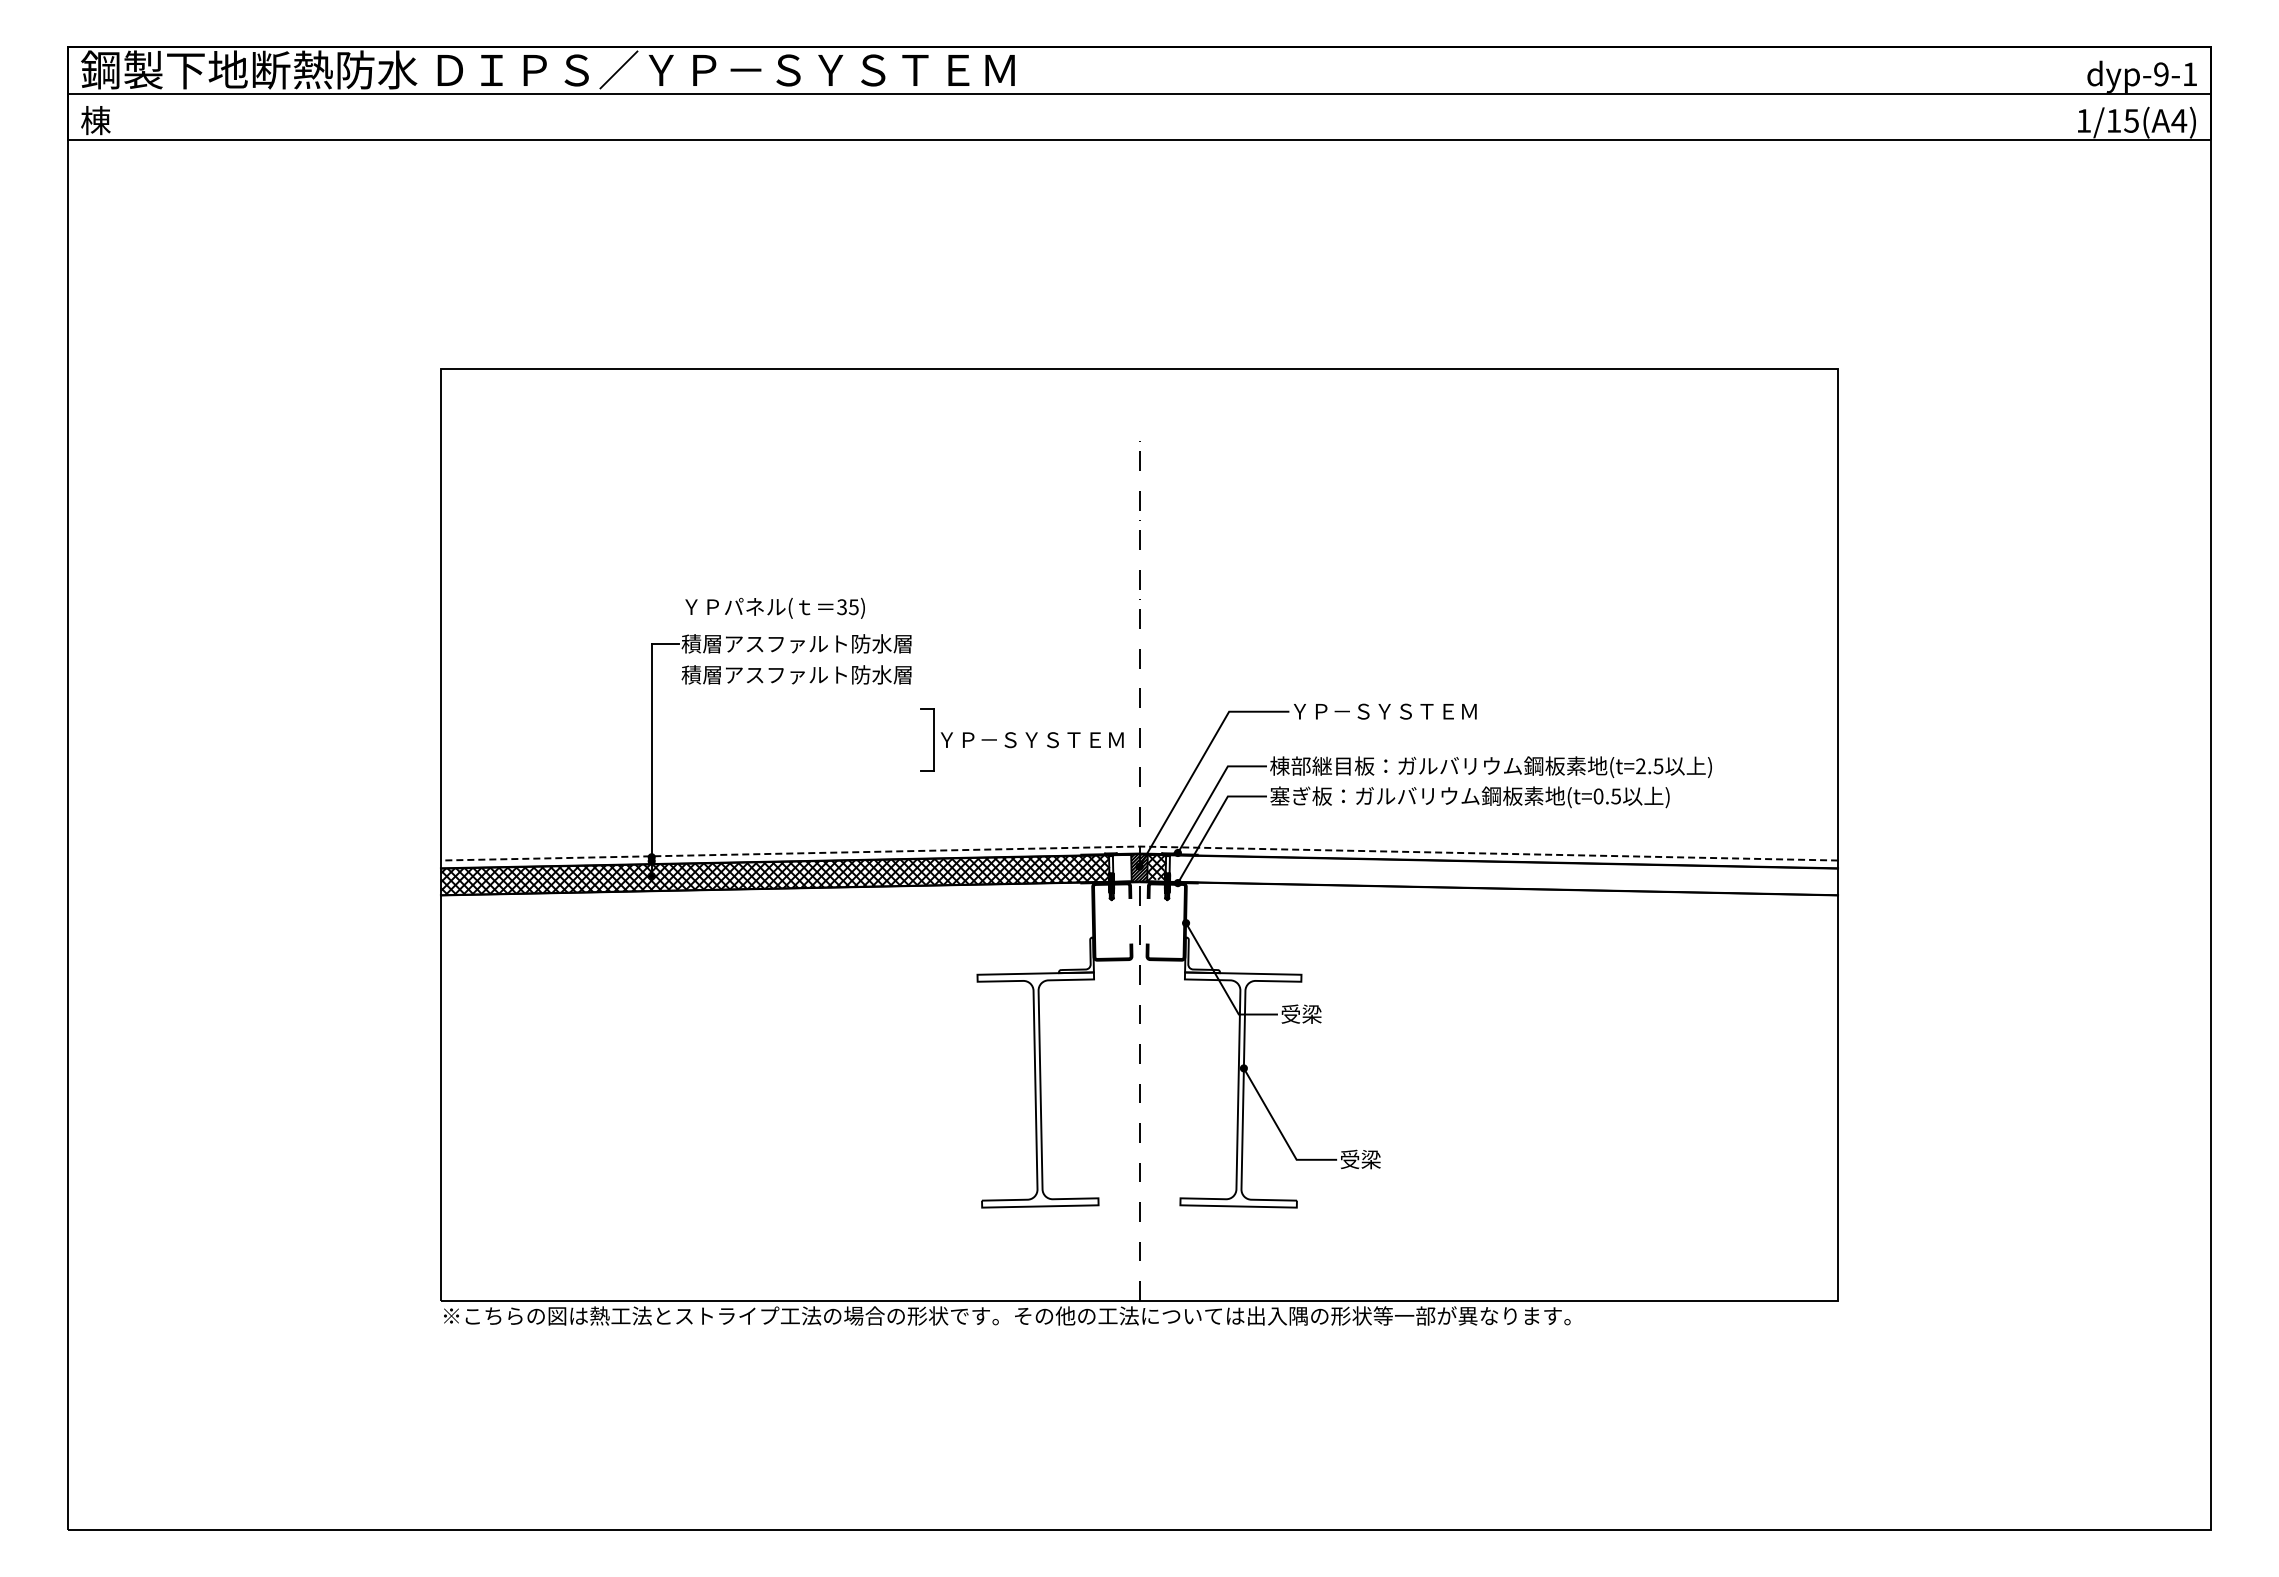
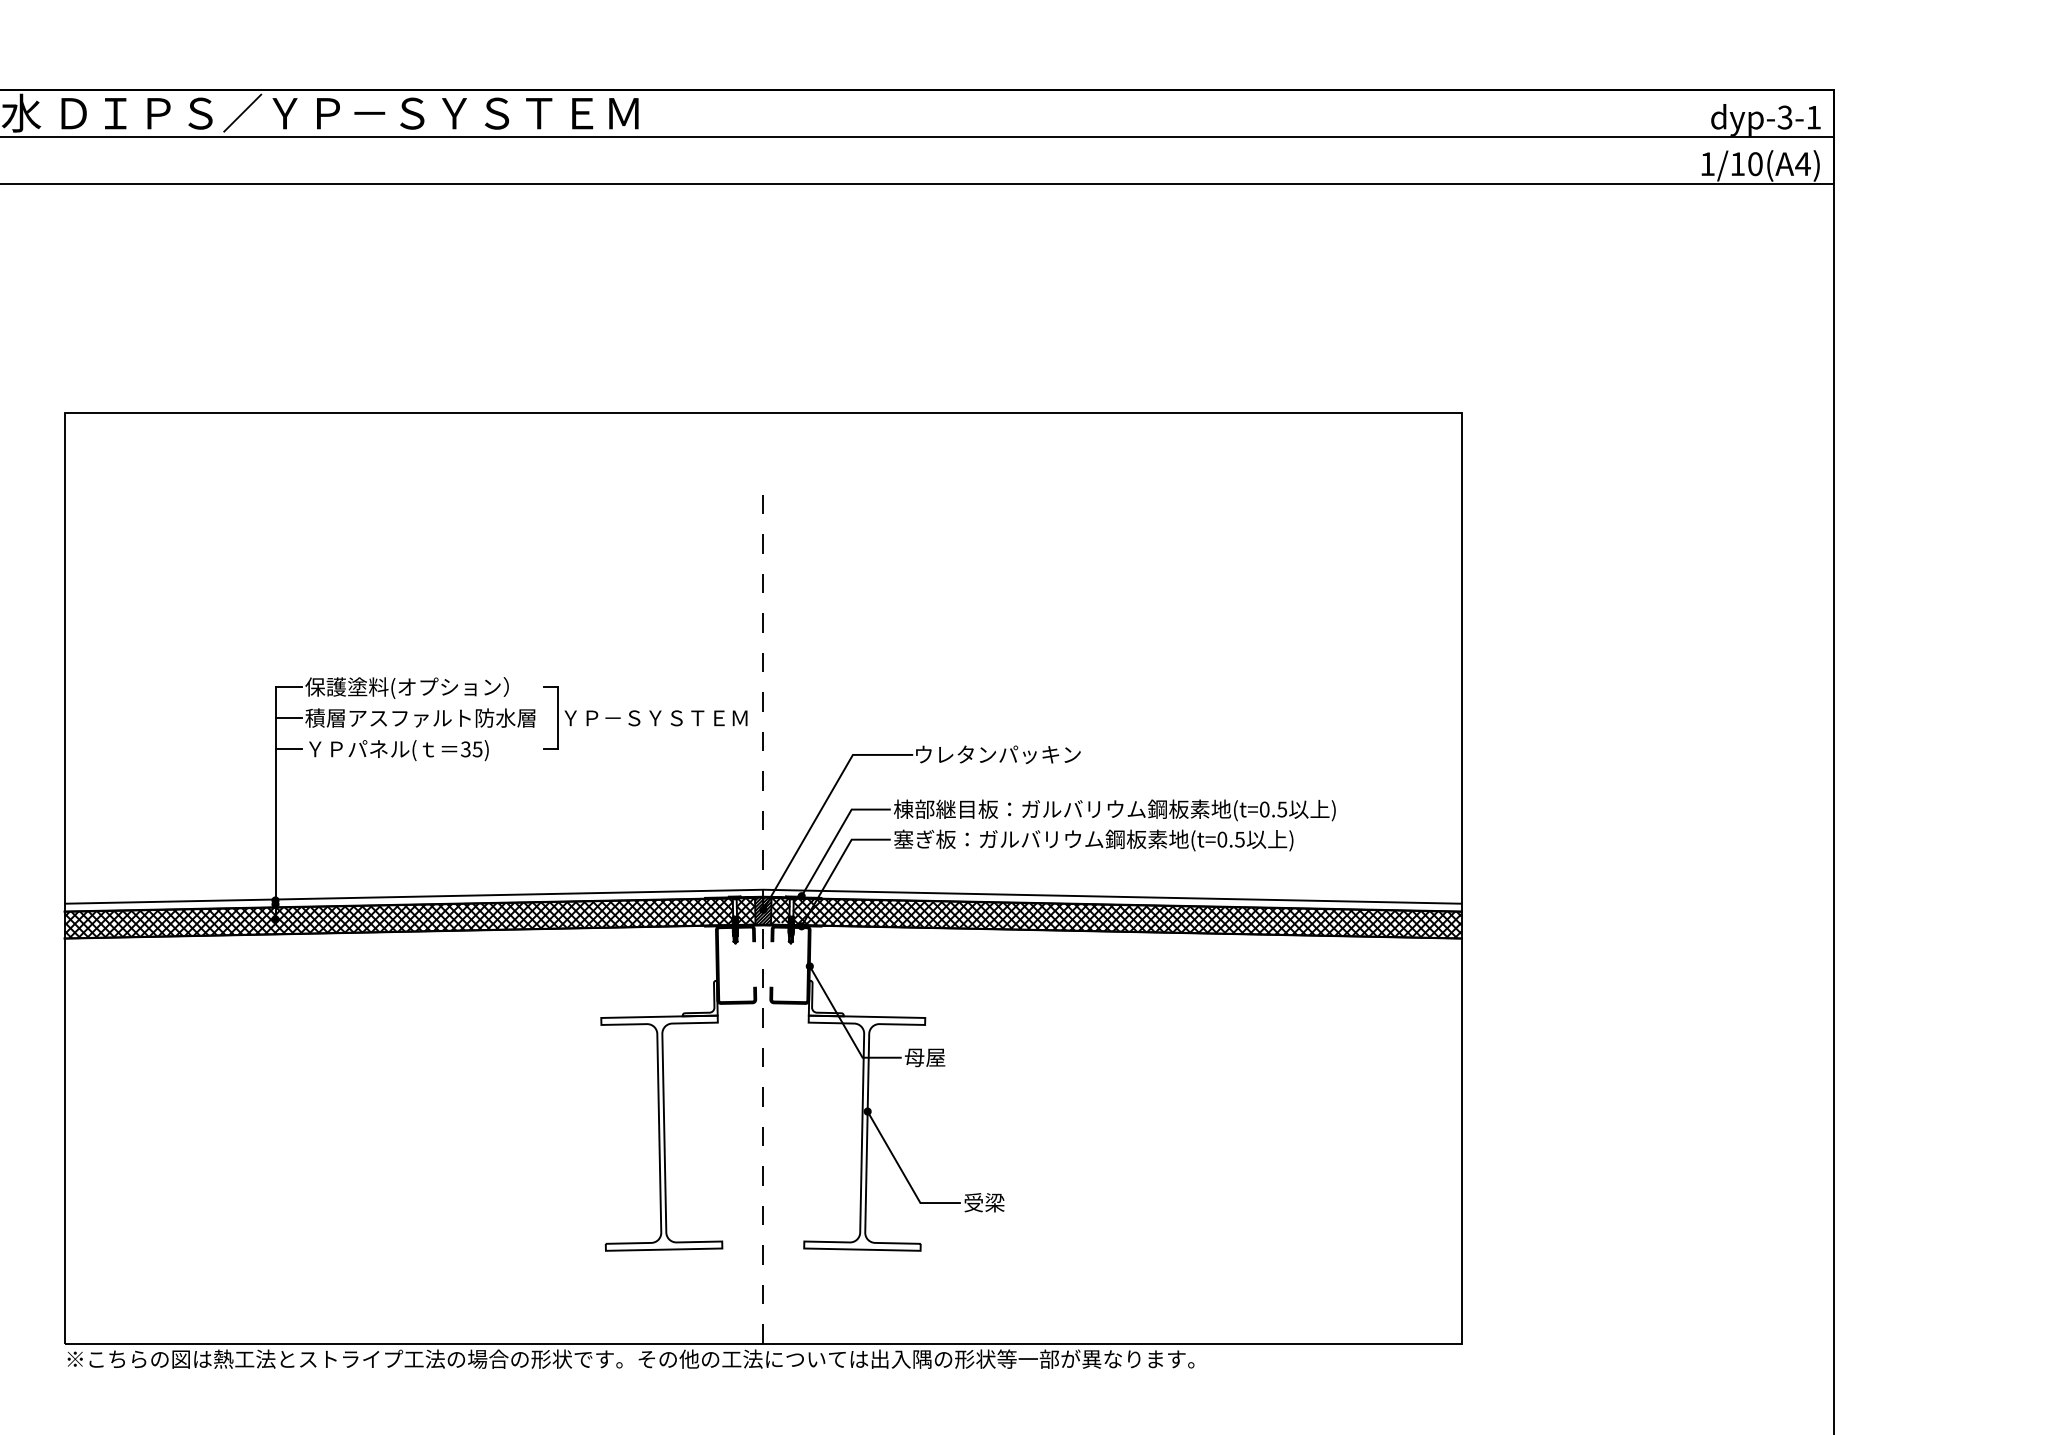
text: (2160, 74) -> (1784, 117), dyp-9-1 -> dyp-3-1
text: (2131, 120) -> (1755, 163), 1/15(A4) -> 1/10(A4)
text: (774, 607) -> (398, 749), moved
text: (796, 644) -> (420, 687), 積層アスファルト防水層 -> 保護塗料(オプション）
line: (664, 675) -> (288, 718), added
line: (664, 706) -> (288, 749), added
text: (1384, 711) -> (1008, 754), ＹＰ－ＳＹＳＴＥＭ -> ウレタンパッキン
part: (1021, 739) -> (645, 717), moved
text: (1640, 766) -> (1264, 809), (t=2.5 -> (t=0.5
line: (1139, 846) -> (763, 889), dashed -> solid
hatch: (1121, 867) -> (745, 910), added
hatch: (1503, 875) -> (1127, 918), added
text: (1301, 1013) -> (925, 1056), 受梁 -> 母屋

